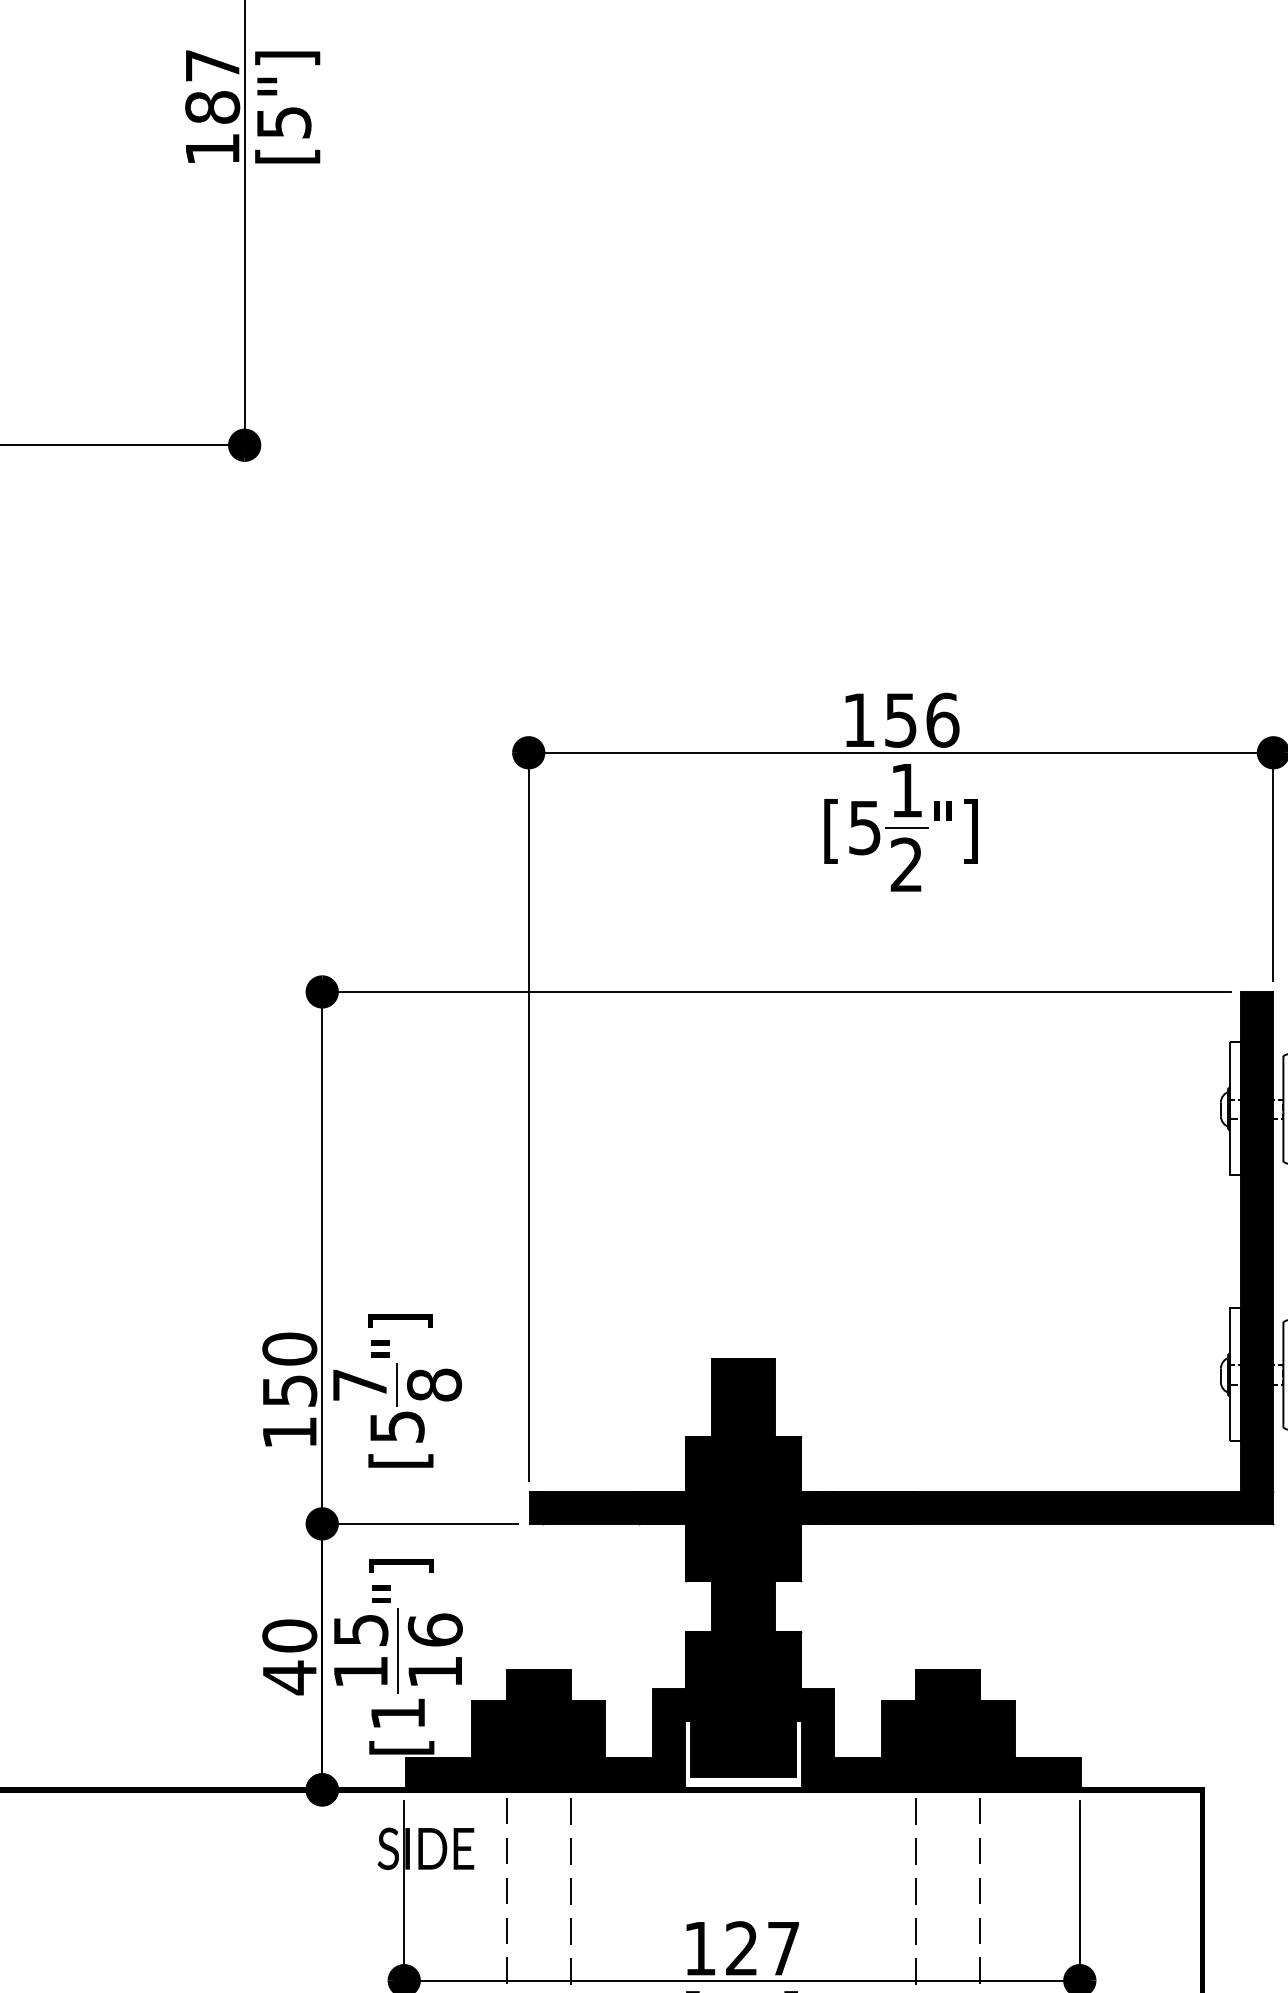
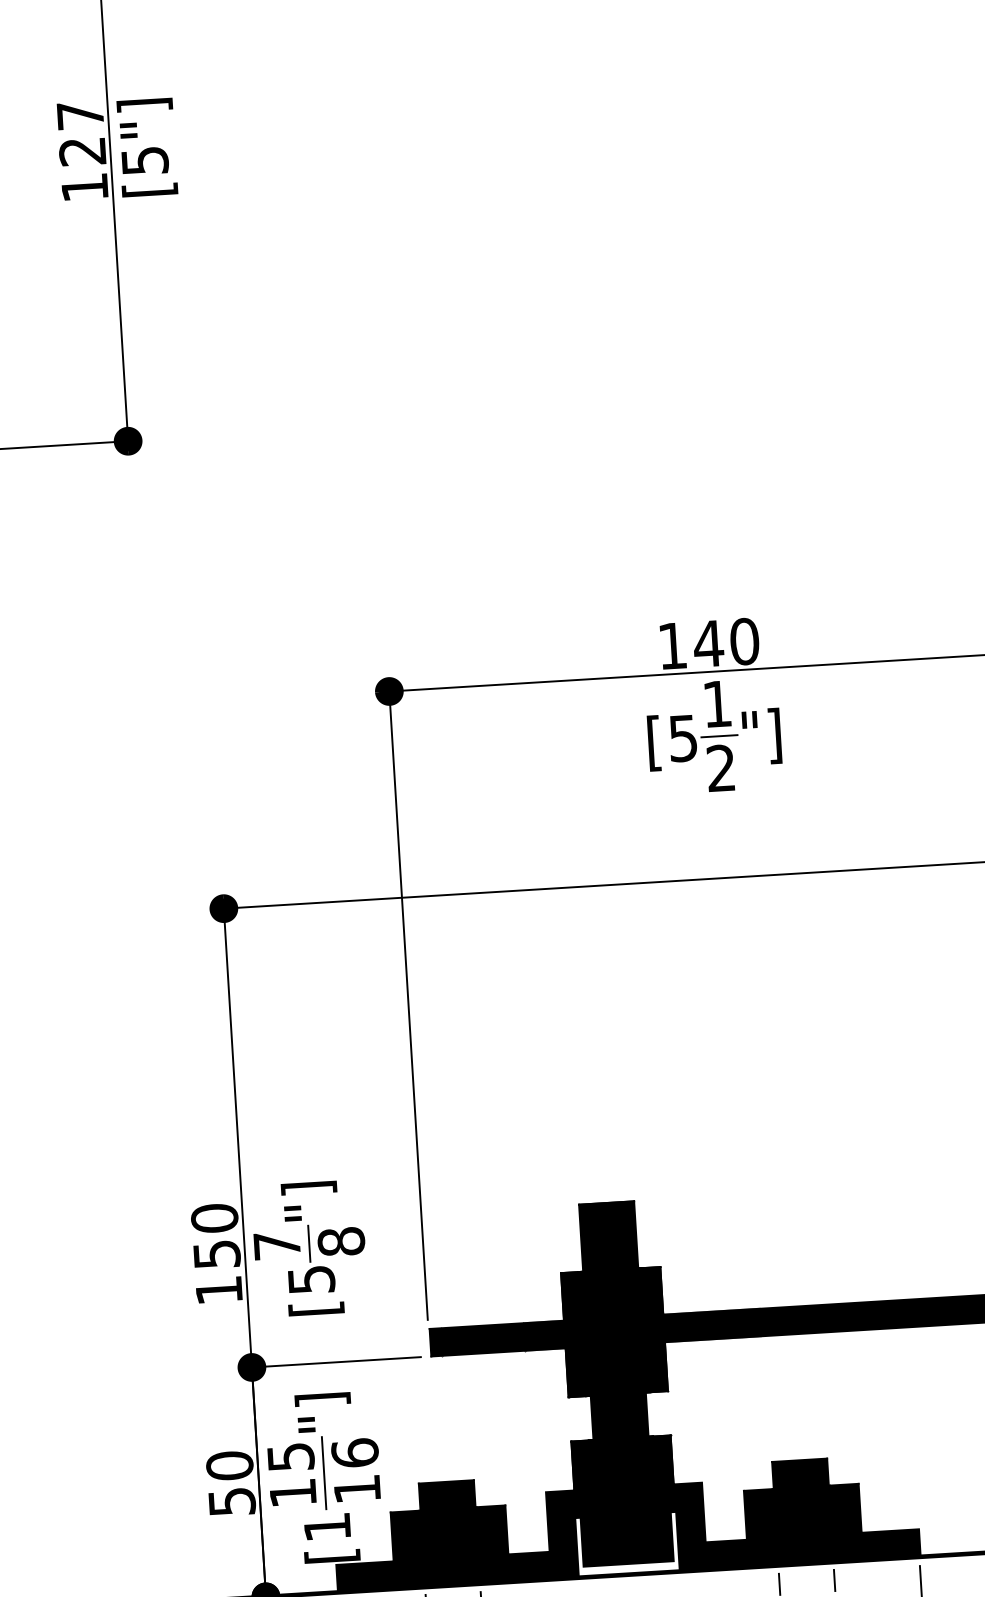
text: (212, 107) -> (82, 151), 187 -> 127
text: (921, 719) -> (726, 642), 156 -> 140
text: (290, 1677) -> (232, 1501), 40 -> 50

